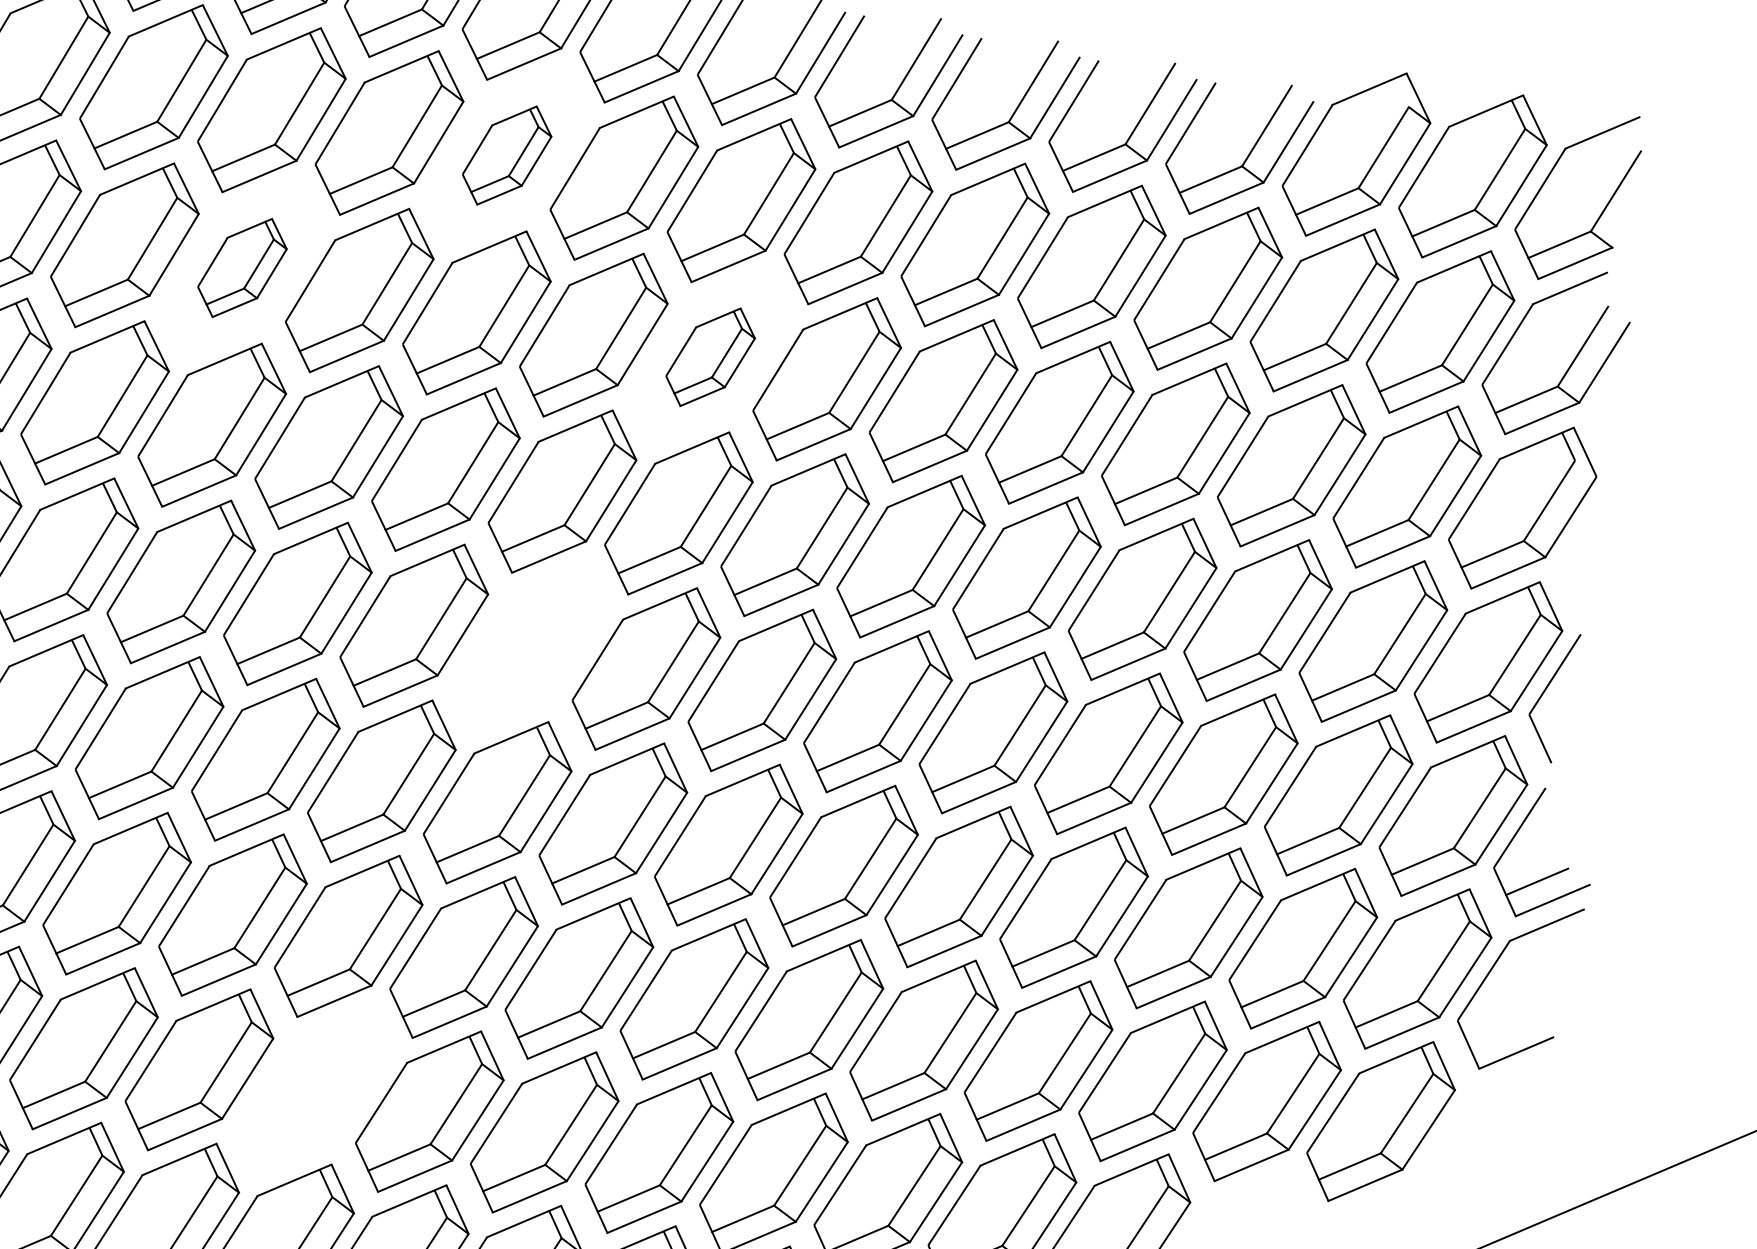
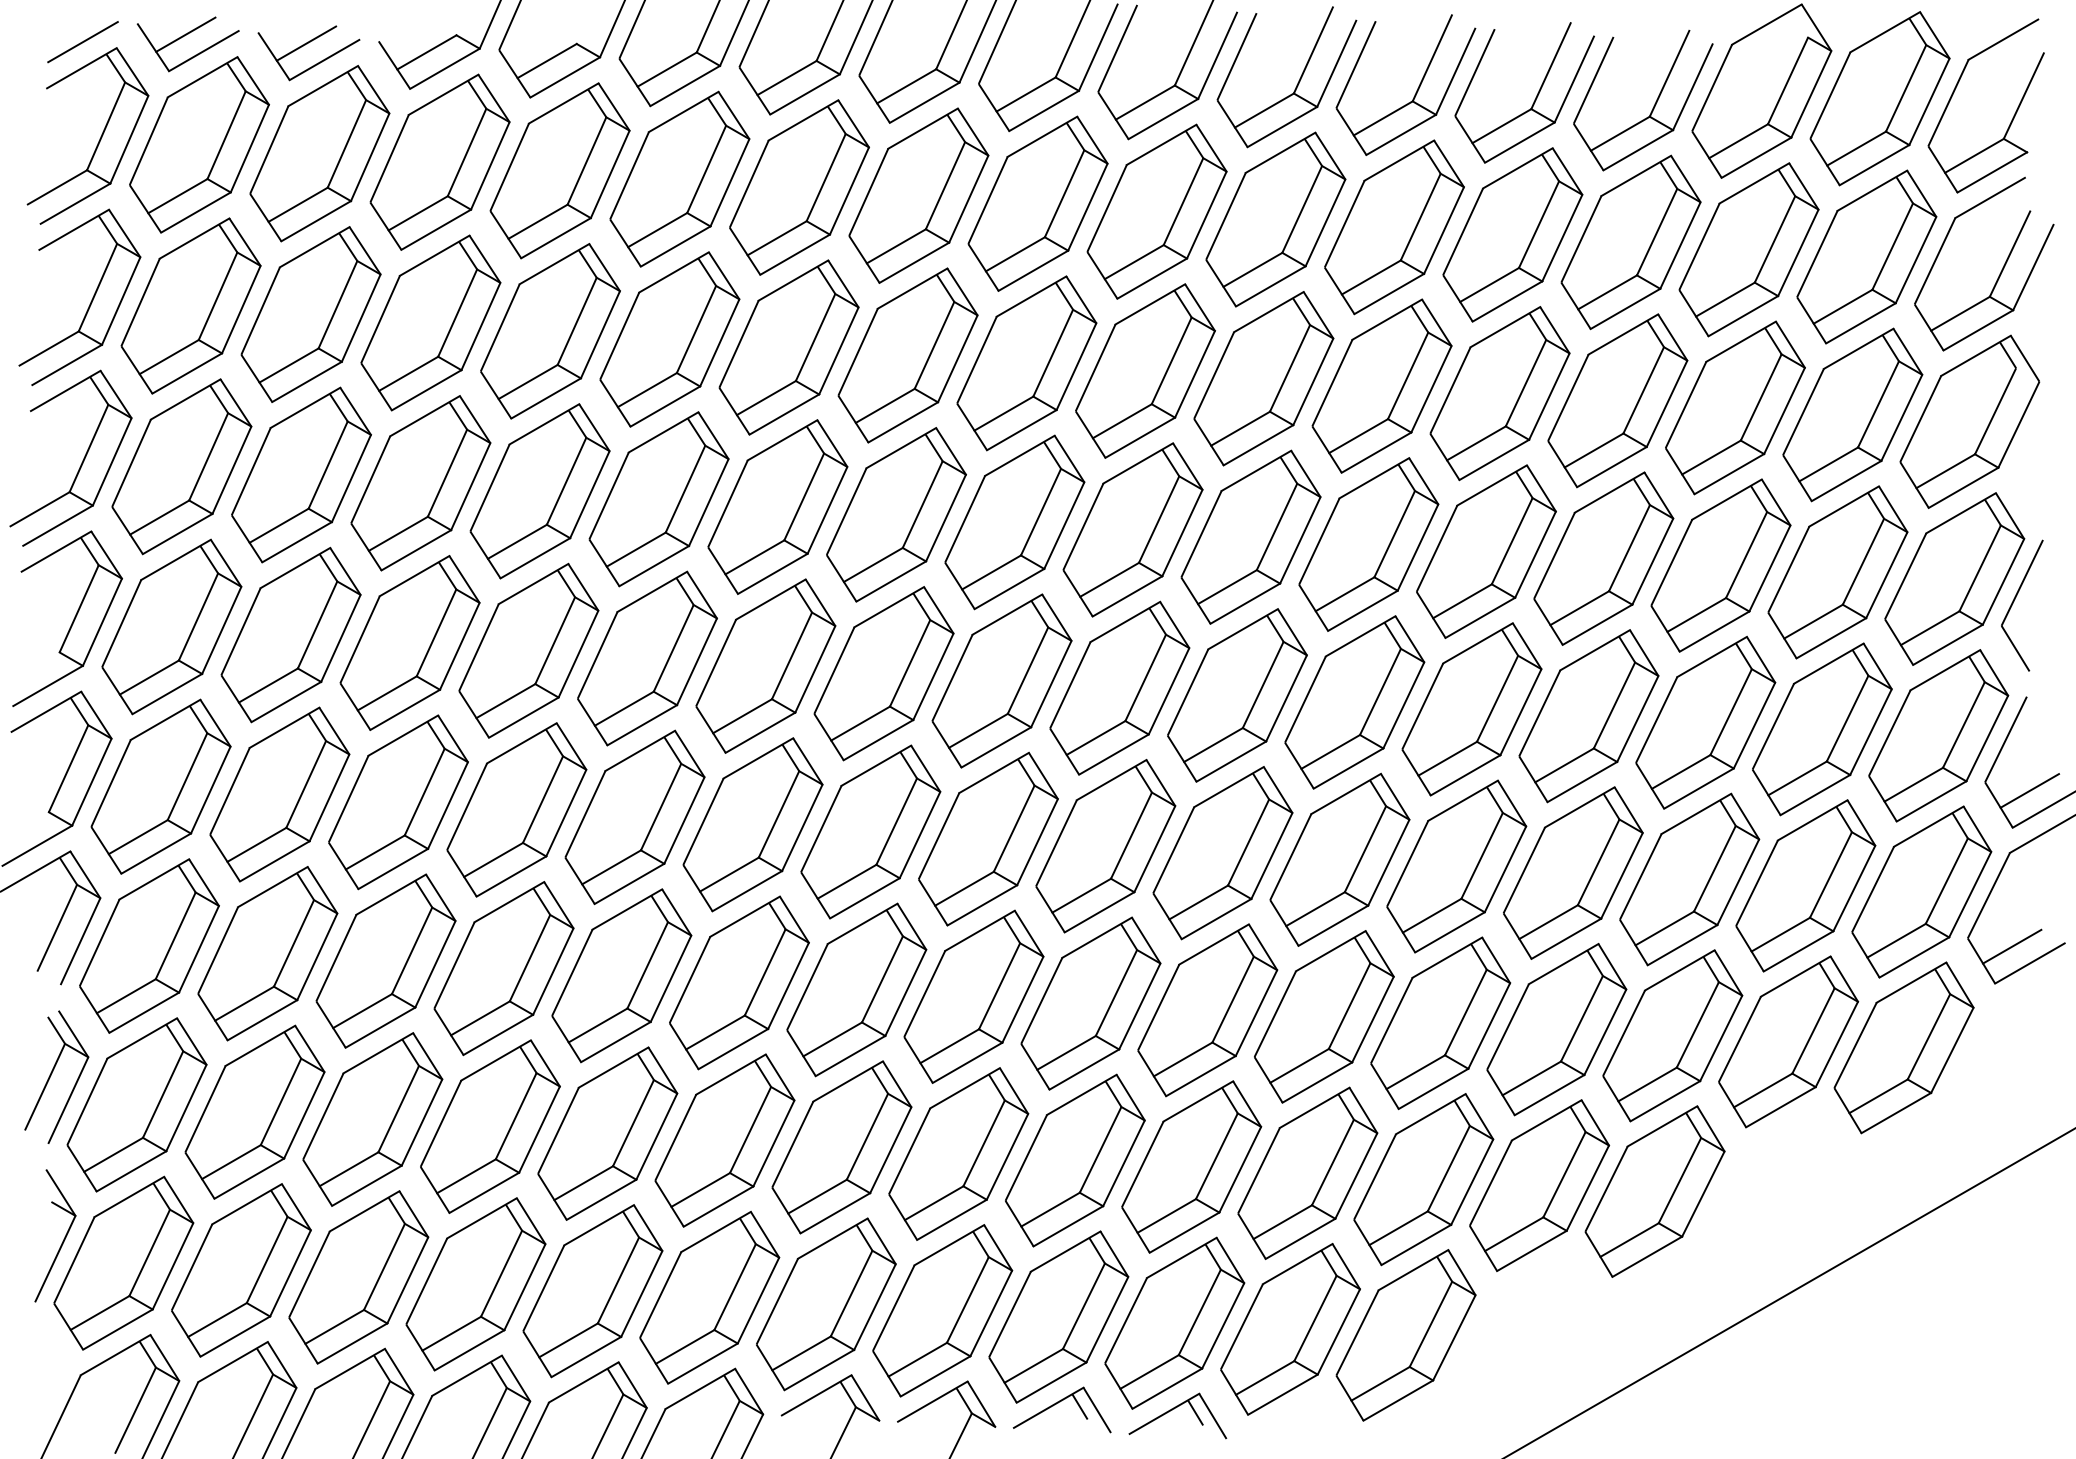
part: (506, 155) -> (918, 195), size x1.67
part: (242, 267) -> (669, 339), size x1.67
part: (710, 356) -> (1145, 370), size x1.67
part: (529, 646) -> (1001, 680), added
line: (1501, 1034) -> (2012, 946), added
part: (314, 1090) -> (841, 1147), added

